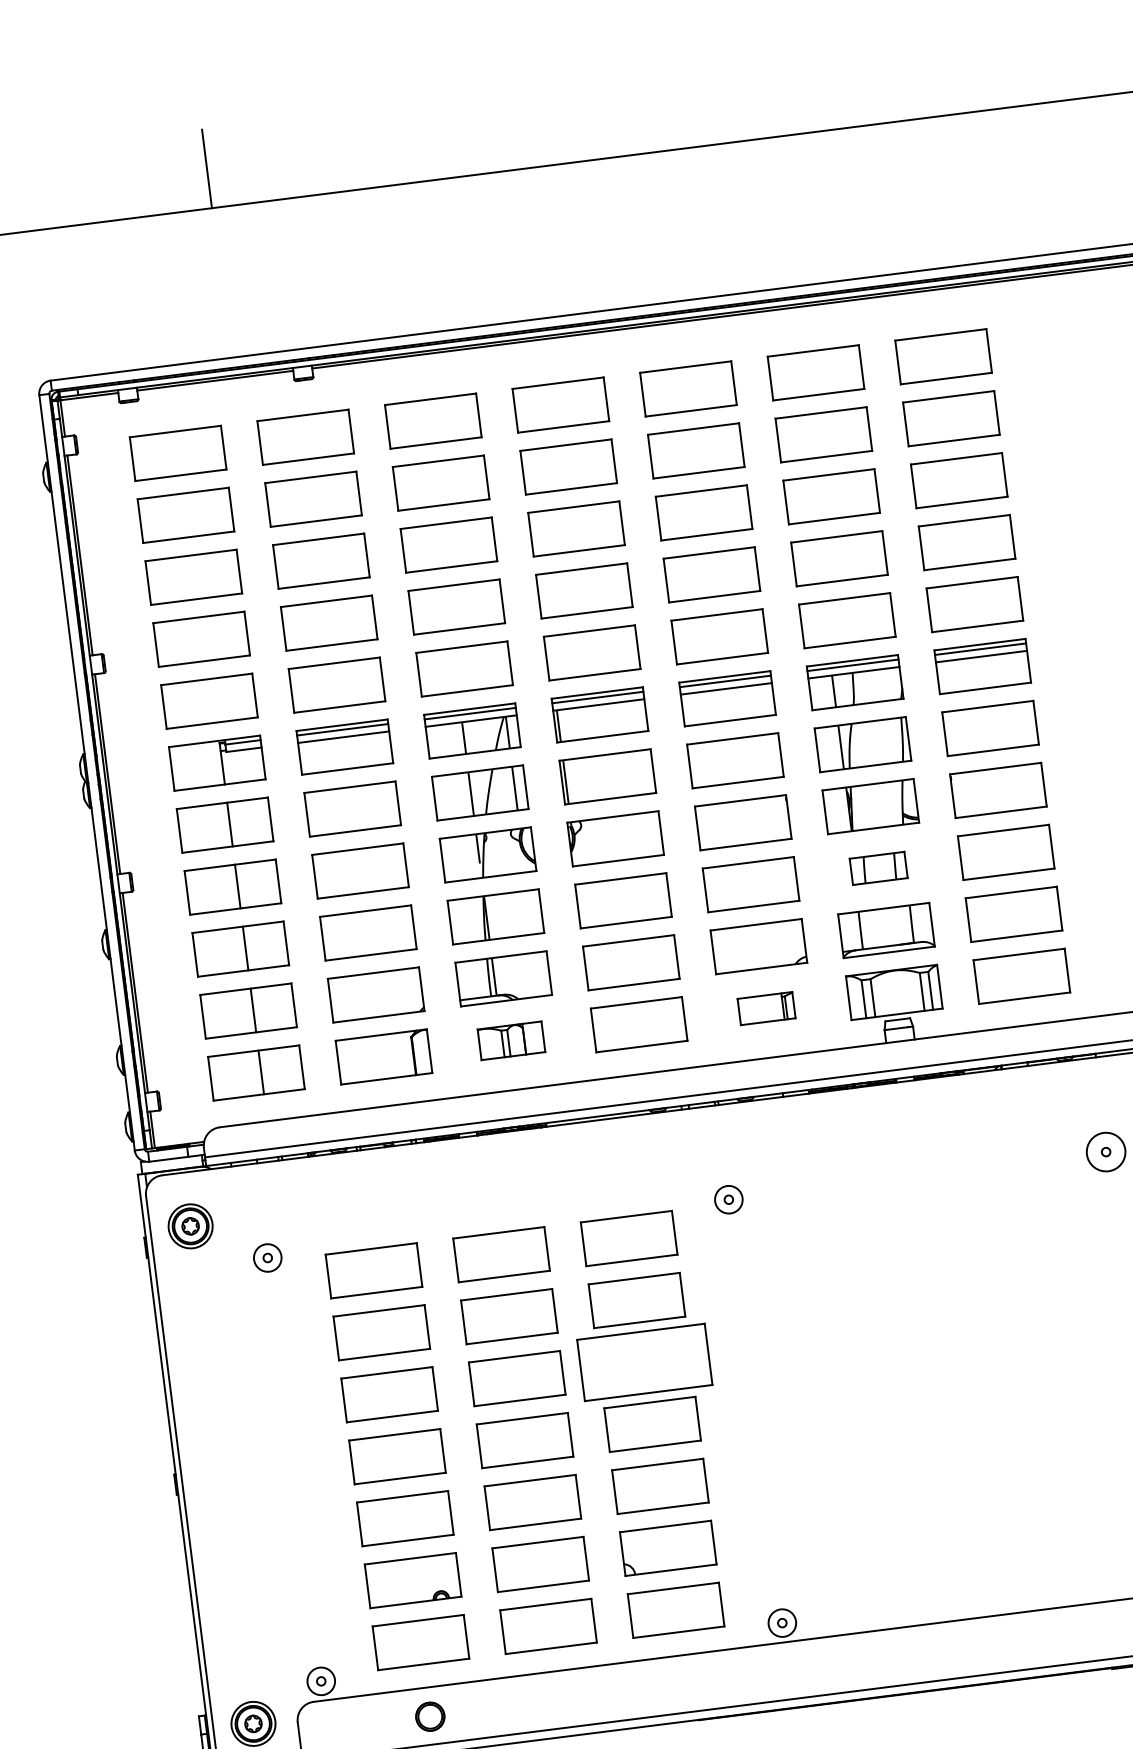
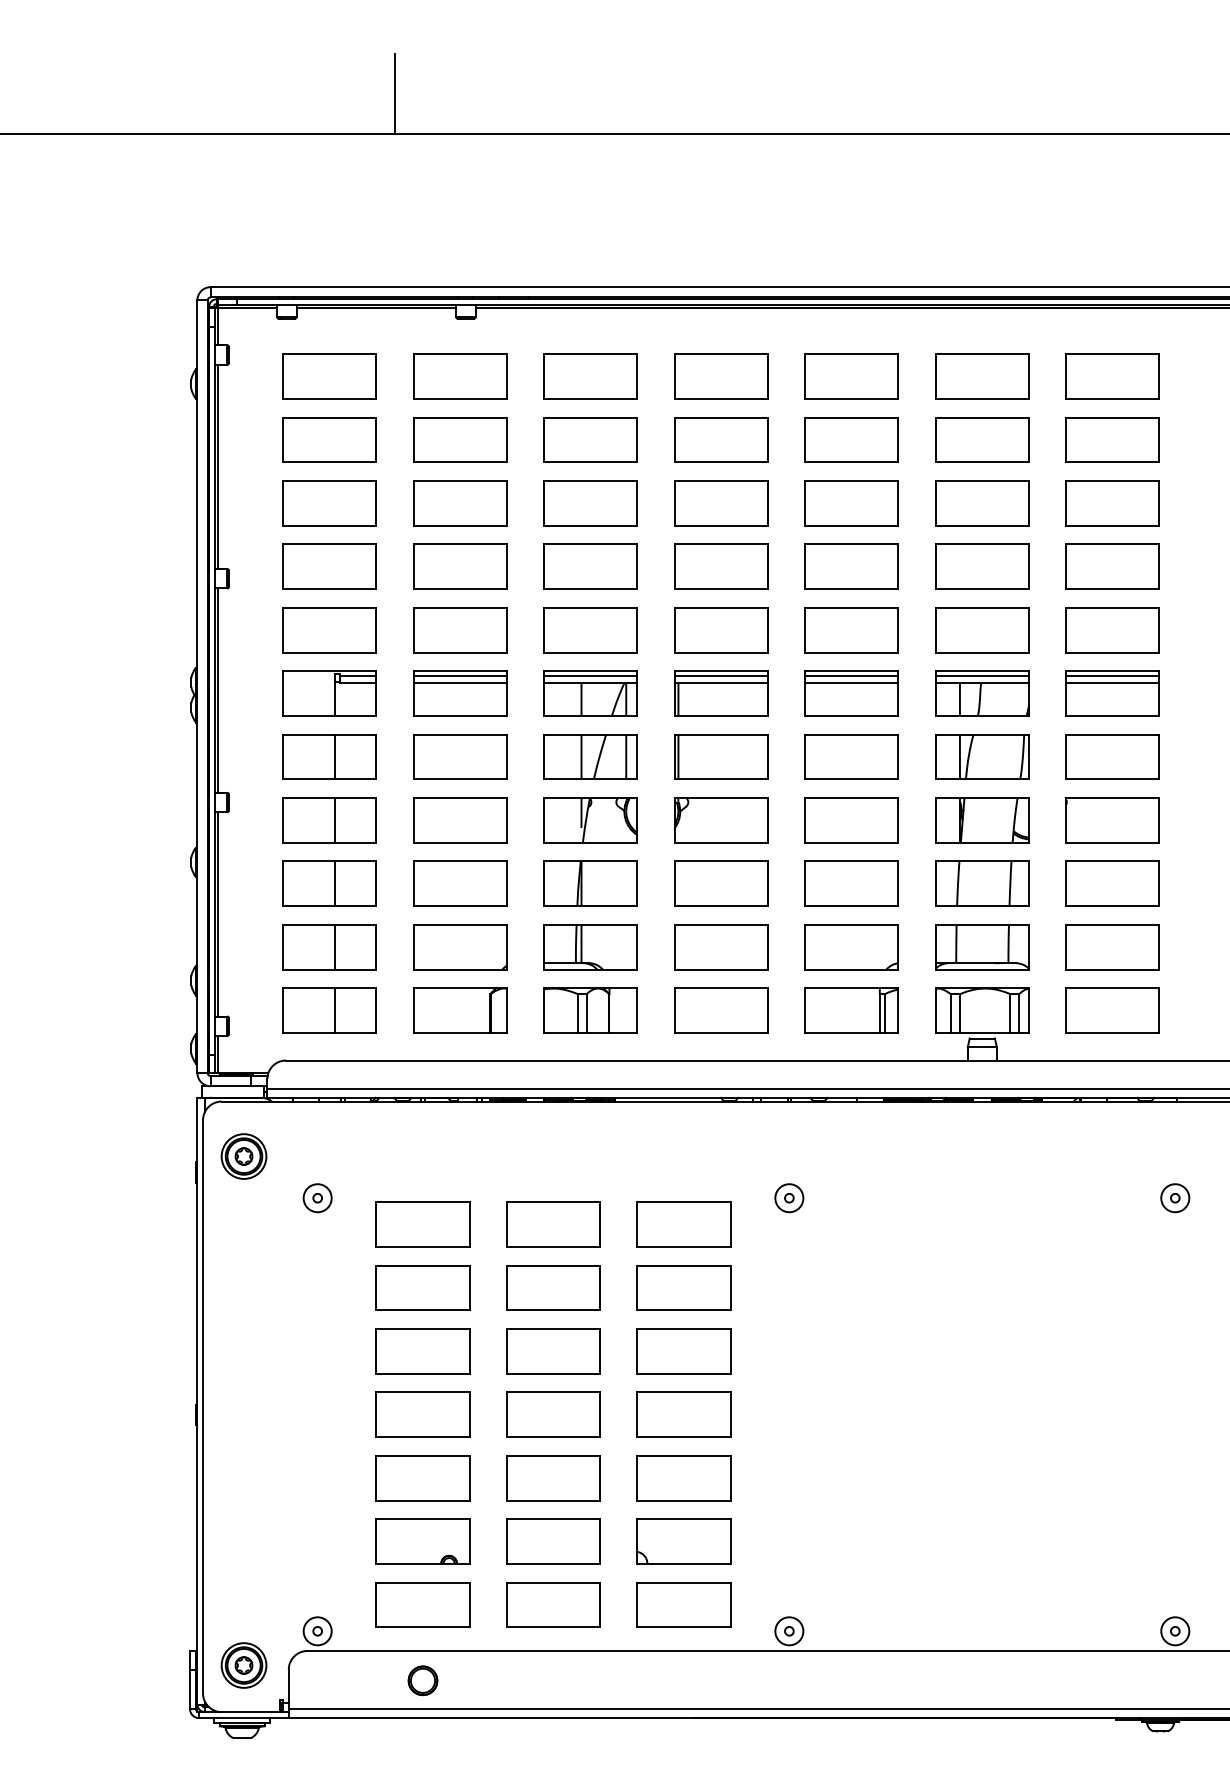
part: (878, 868) -> (982, 883), size x1.67
part: (766, 1008) -> (851, 1010), size x1.67
part: (511, 1040) -> (590, 1010), size x1.43
circle: (1106, 1152) -> (1175, 1198), size x0.71
part: (644, 1362) -> (683, 1351), size x0.71

